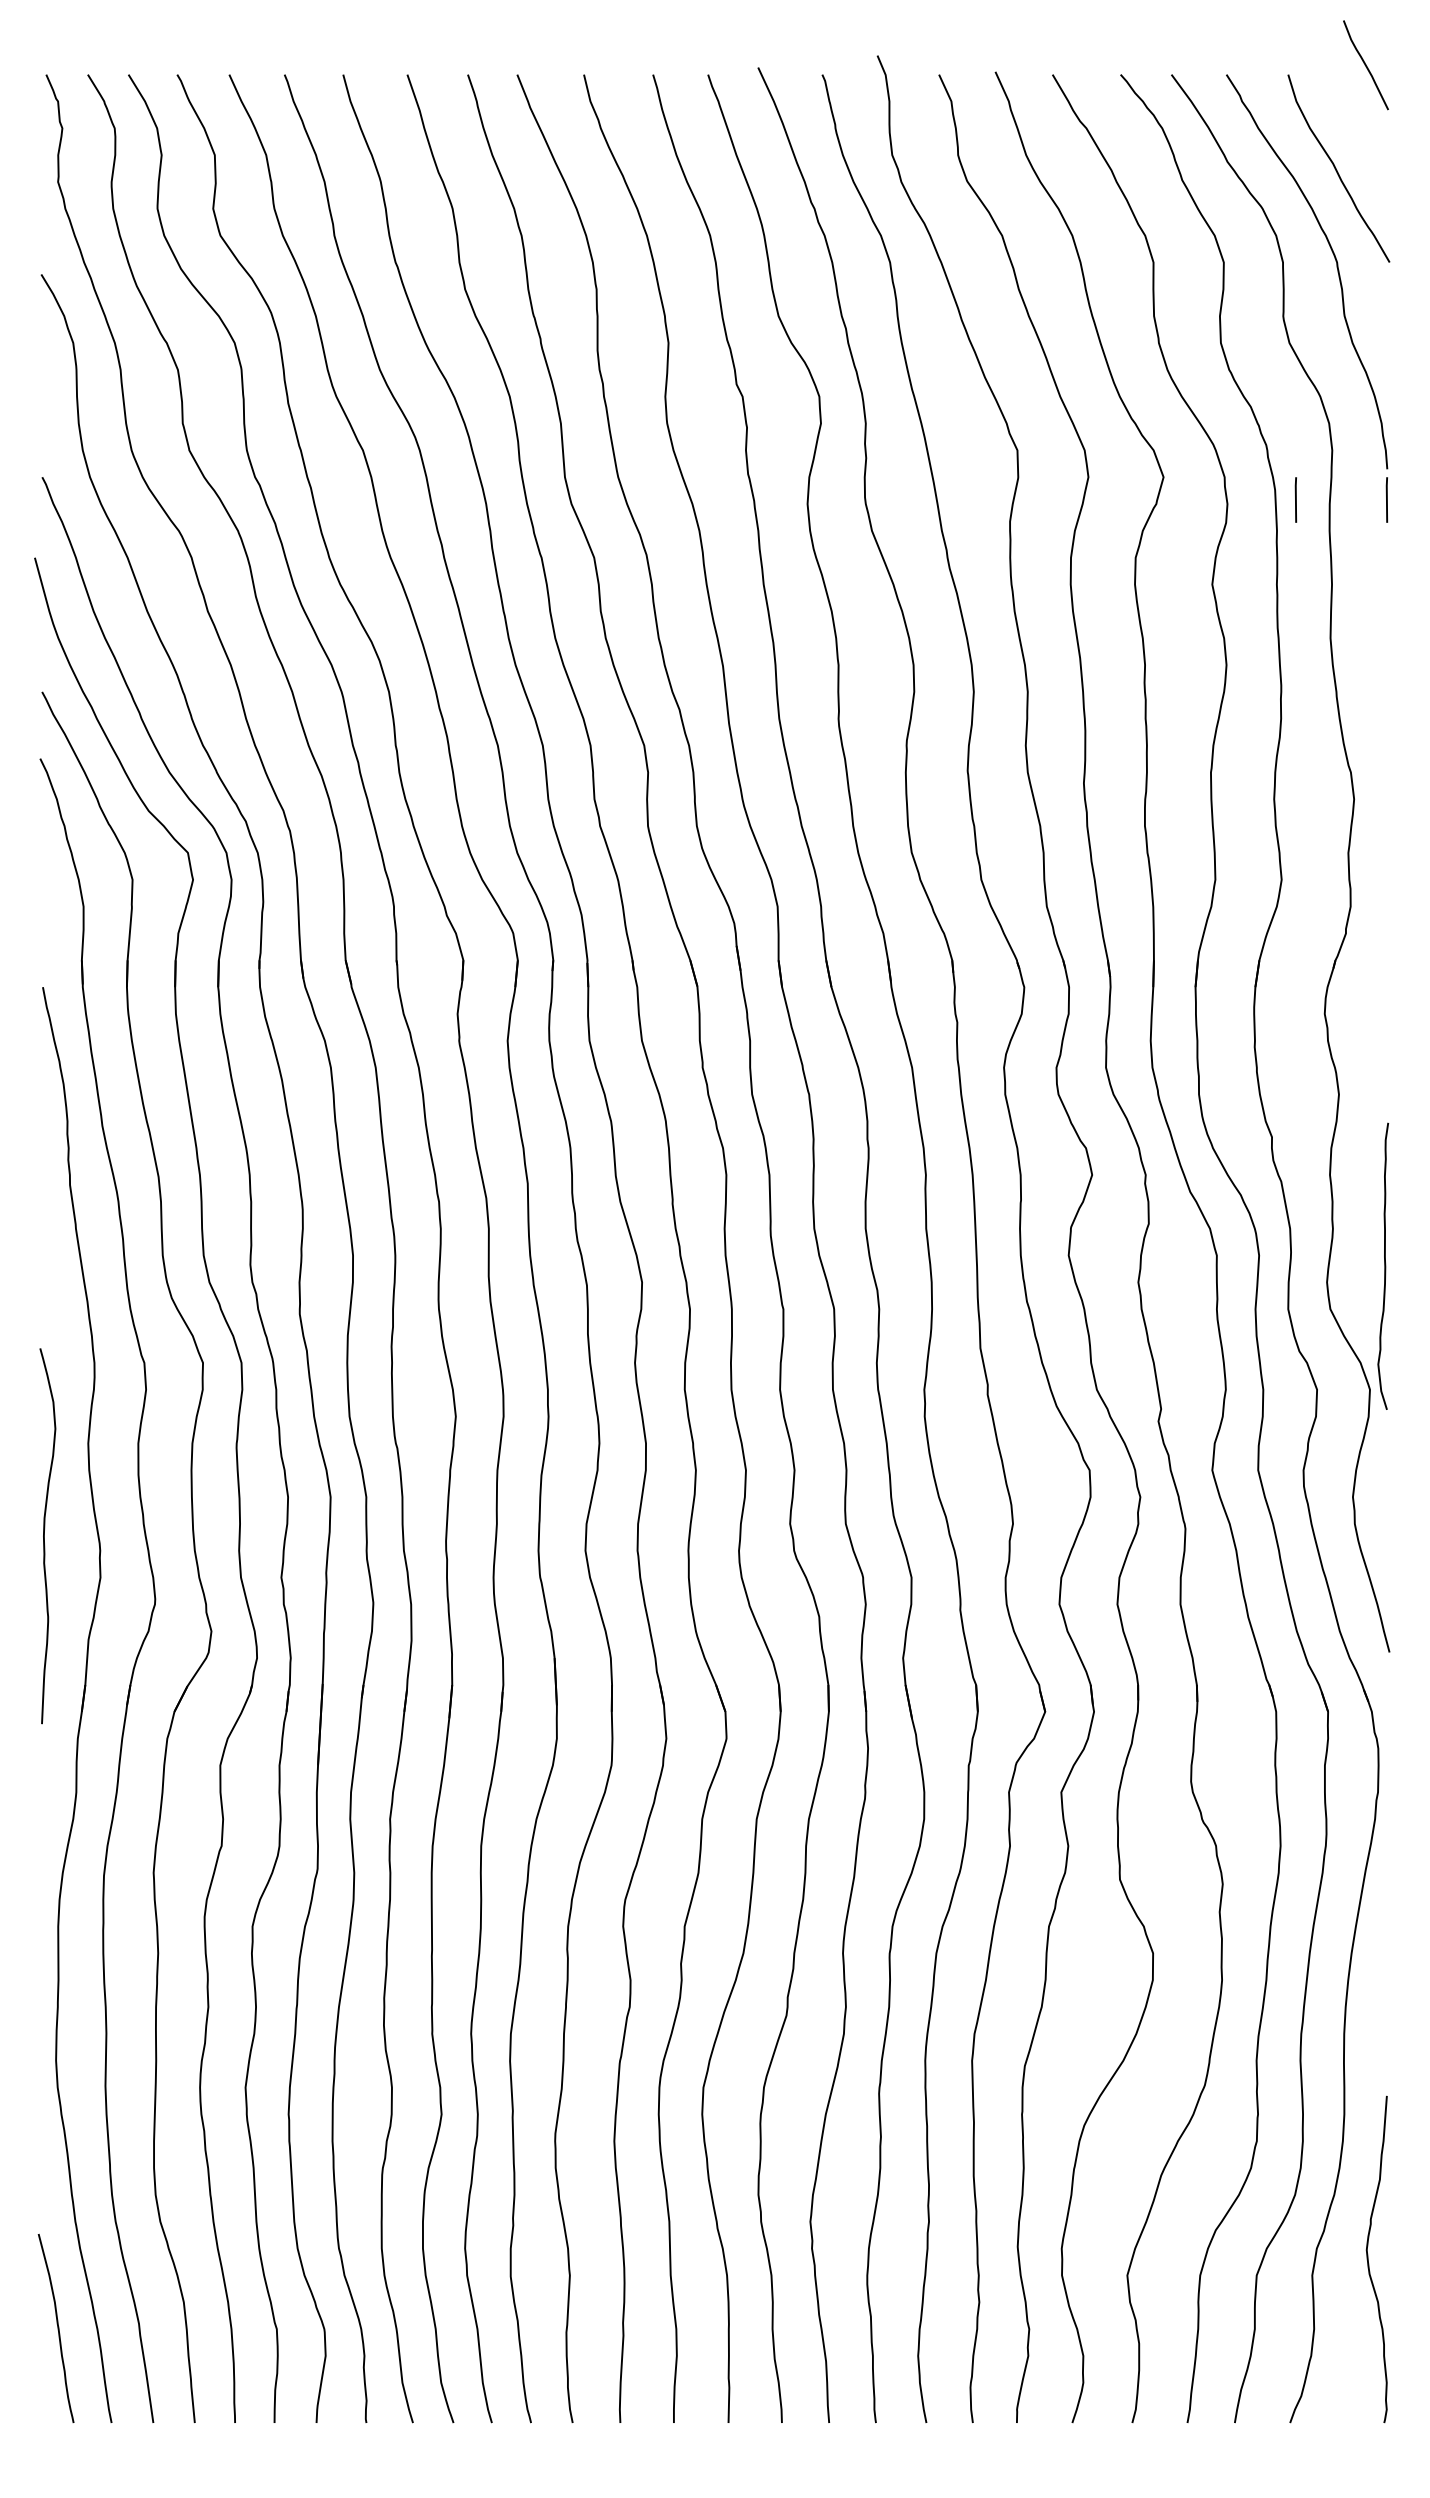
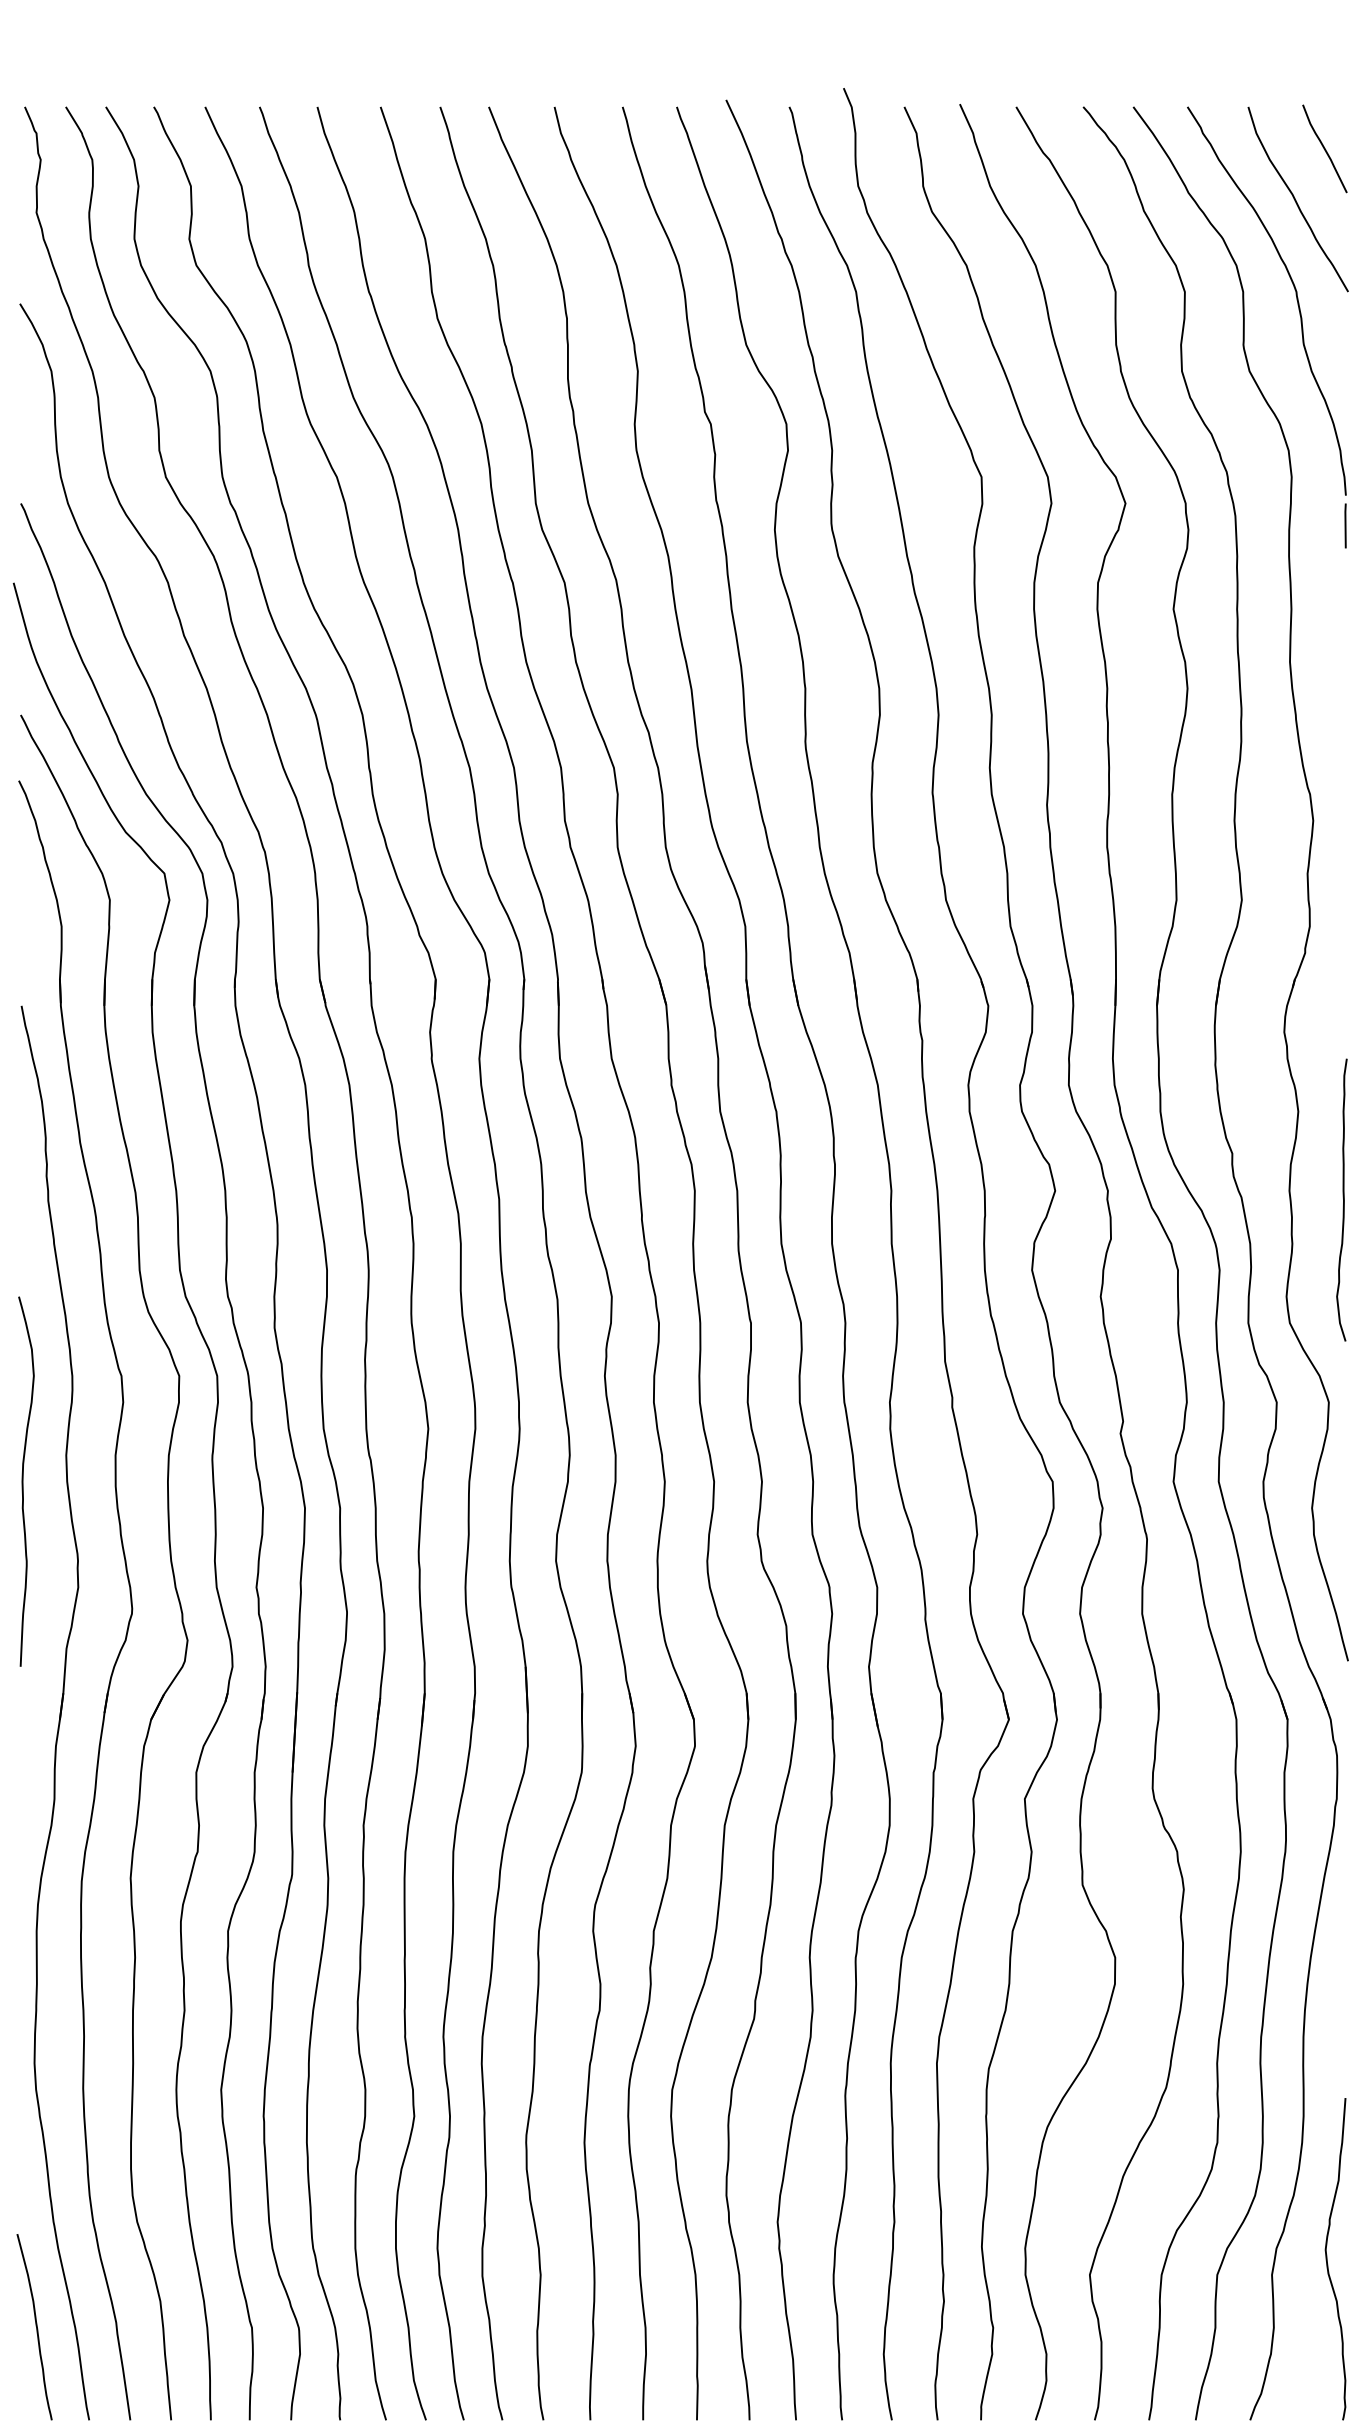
curve: (1365, 65) -> (1324, 149), moved
line: (1295, 499) -> (1255, 525), removed
curve: (1384, 1265) -> (1343, 1199), moved
curve: (44, 1536) -> (23, 1481), moved

